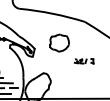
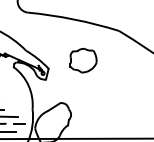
part: (83, 61) -> (116, 86), removed

